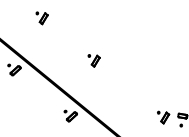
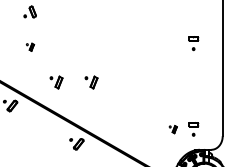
part: (41, 18) -> (30, 47), size x0.6
part: (60, 55) -> (56, 82), added
part: (163, 117) -> (173, 129), size x0.6

